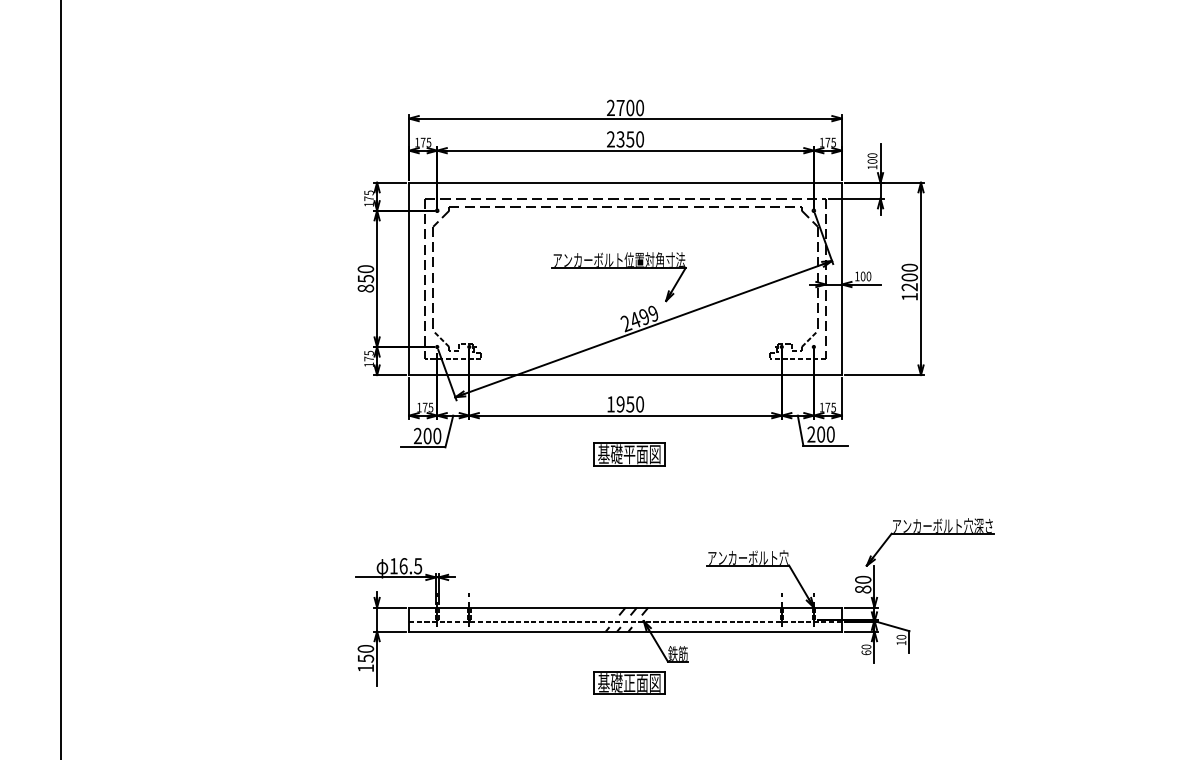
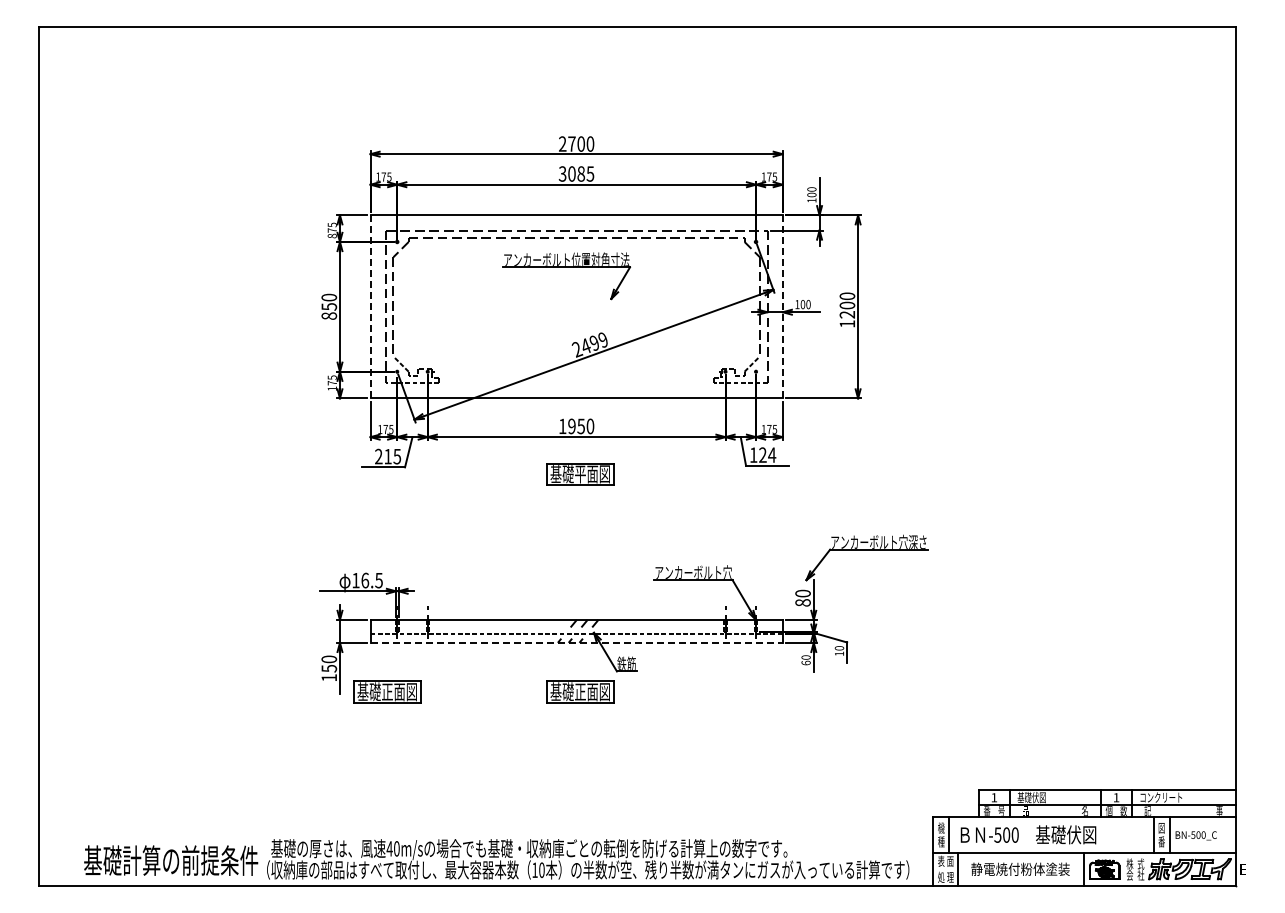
text: (625, 138) -> (576, 173), 2350 -> 3085
text: (368, 203) -> (331, 235), 175 -> 875
part: (619, 267) -> (566, 267), moved
line: (409, 278) -> (370, 306), solid -> dashed
line: (841, 278) -> (782, 306), solid -> dashed
text: (820, 433) -> (762, 454), 200 -> 124
text: (432, 435) -> (392, 456), 200 -> 215
line: (626, 631) -> (577, 642), solid -> dashed
part: (427, 682) -> (387, 691), added

